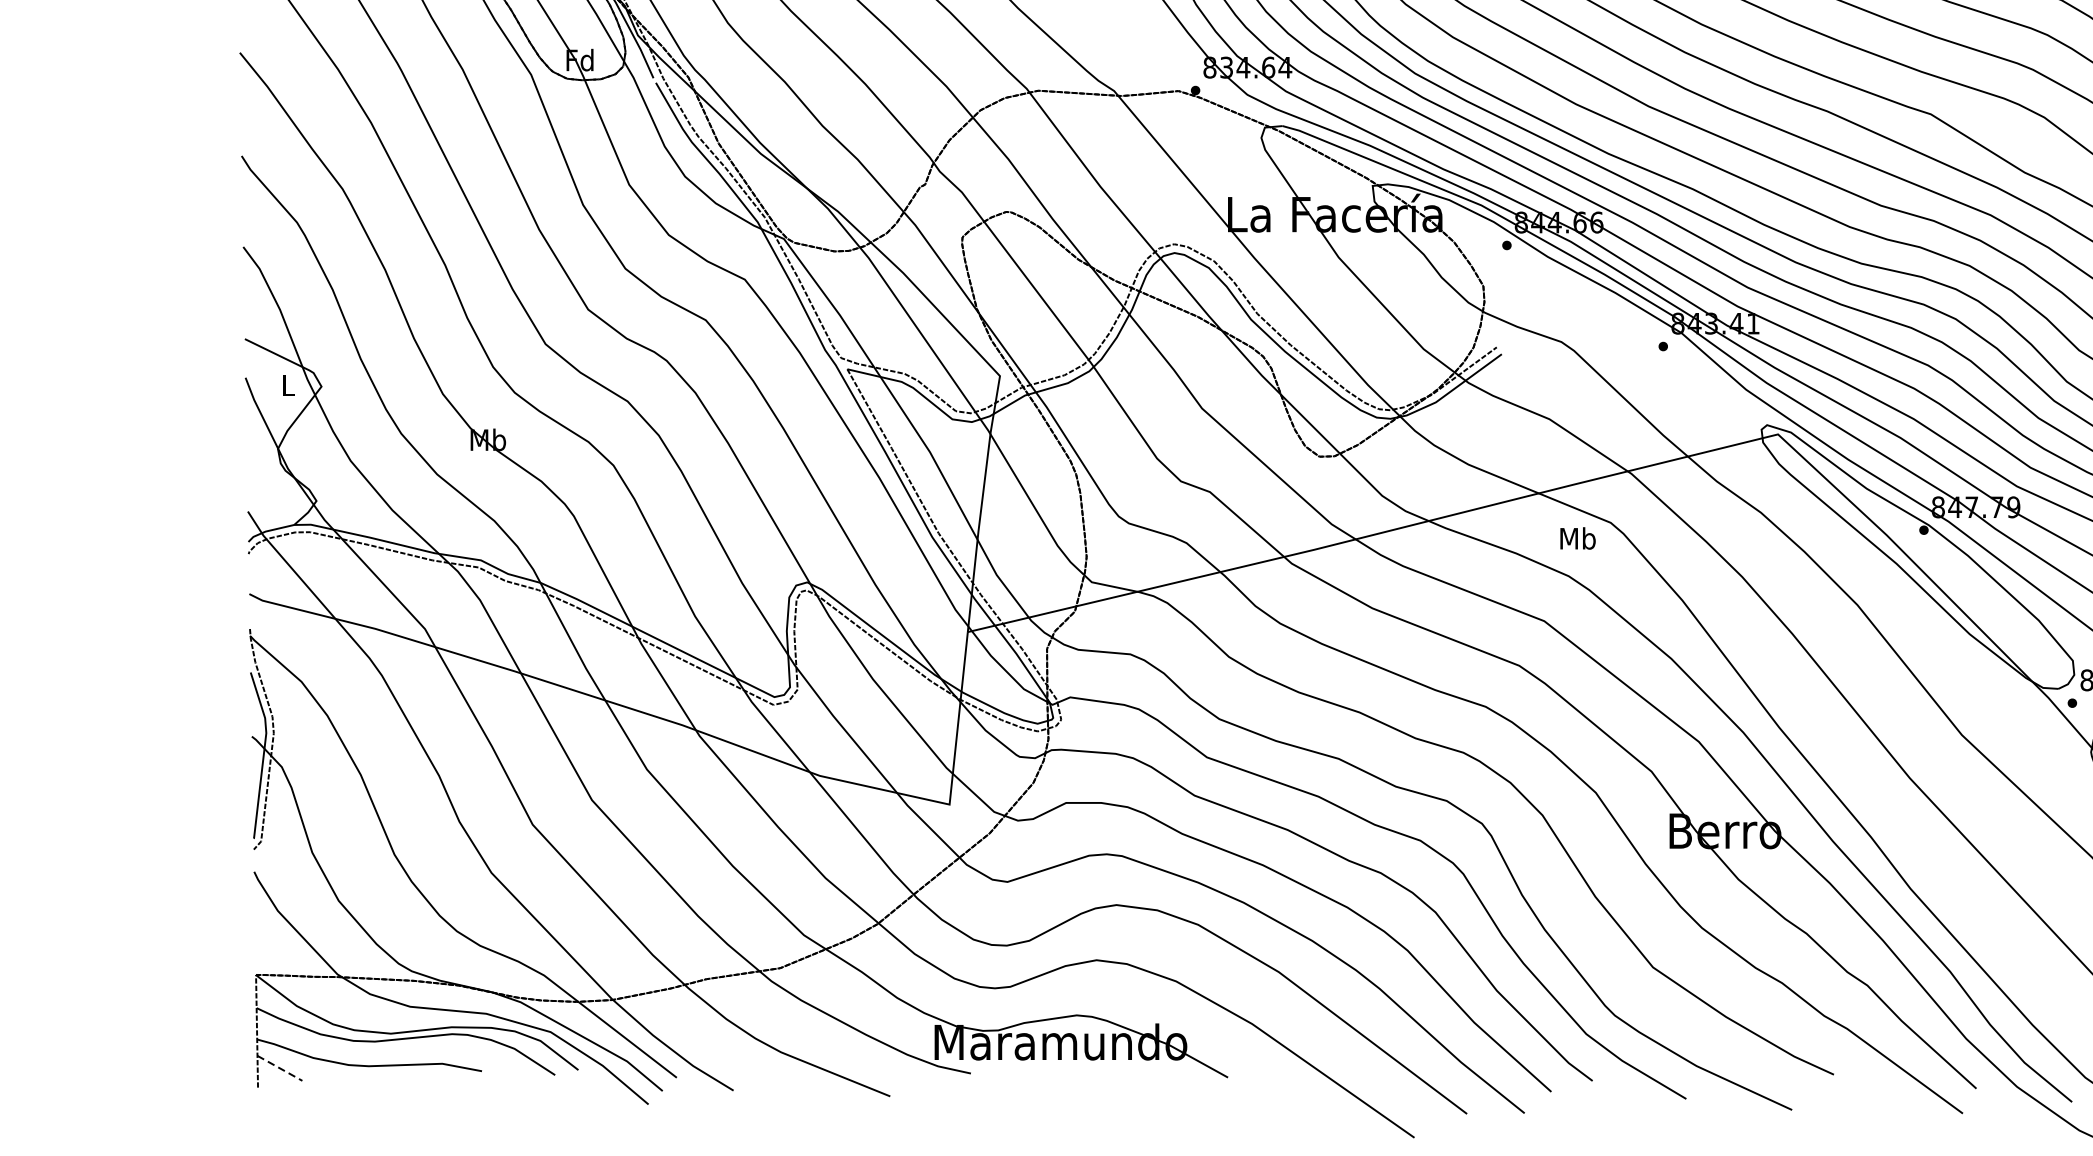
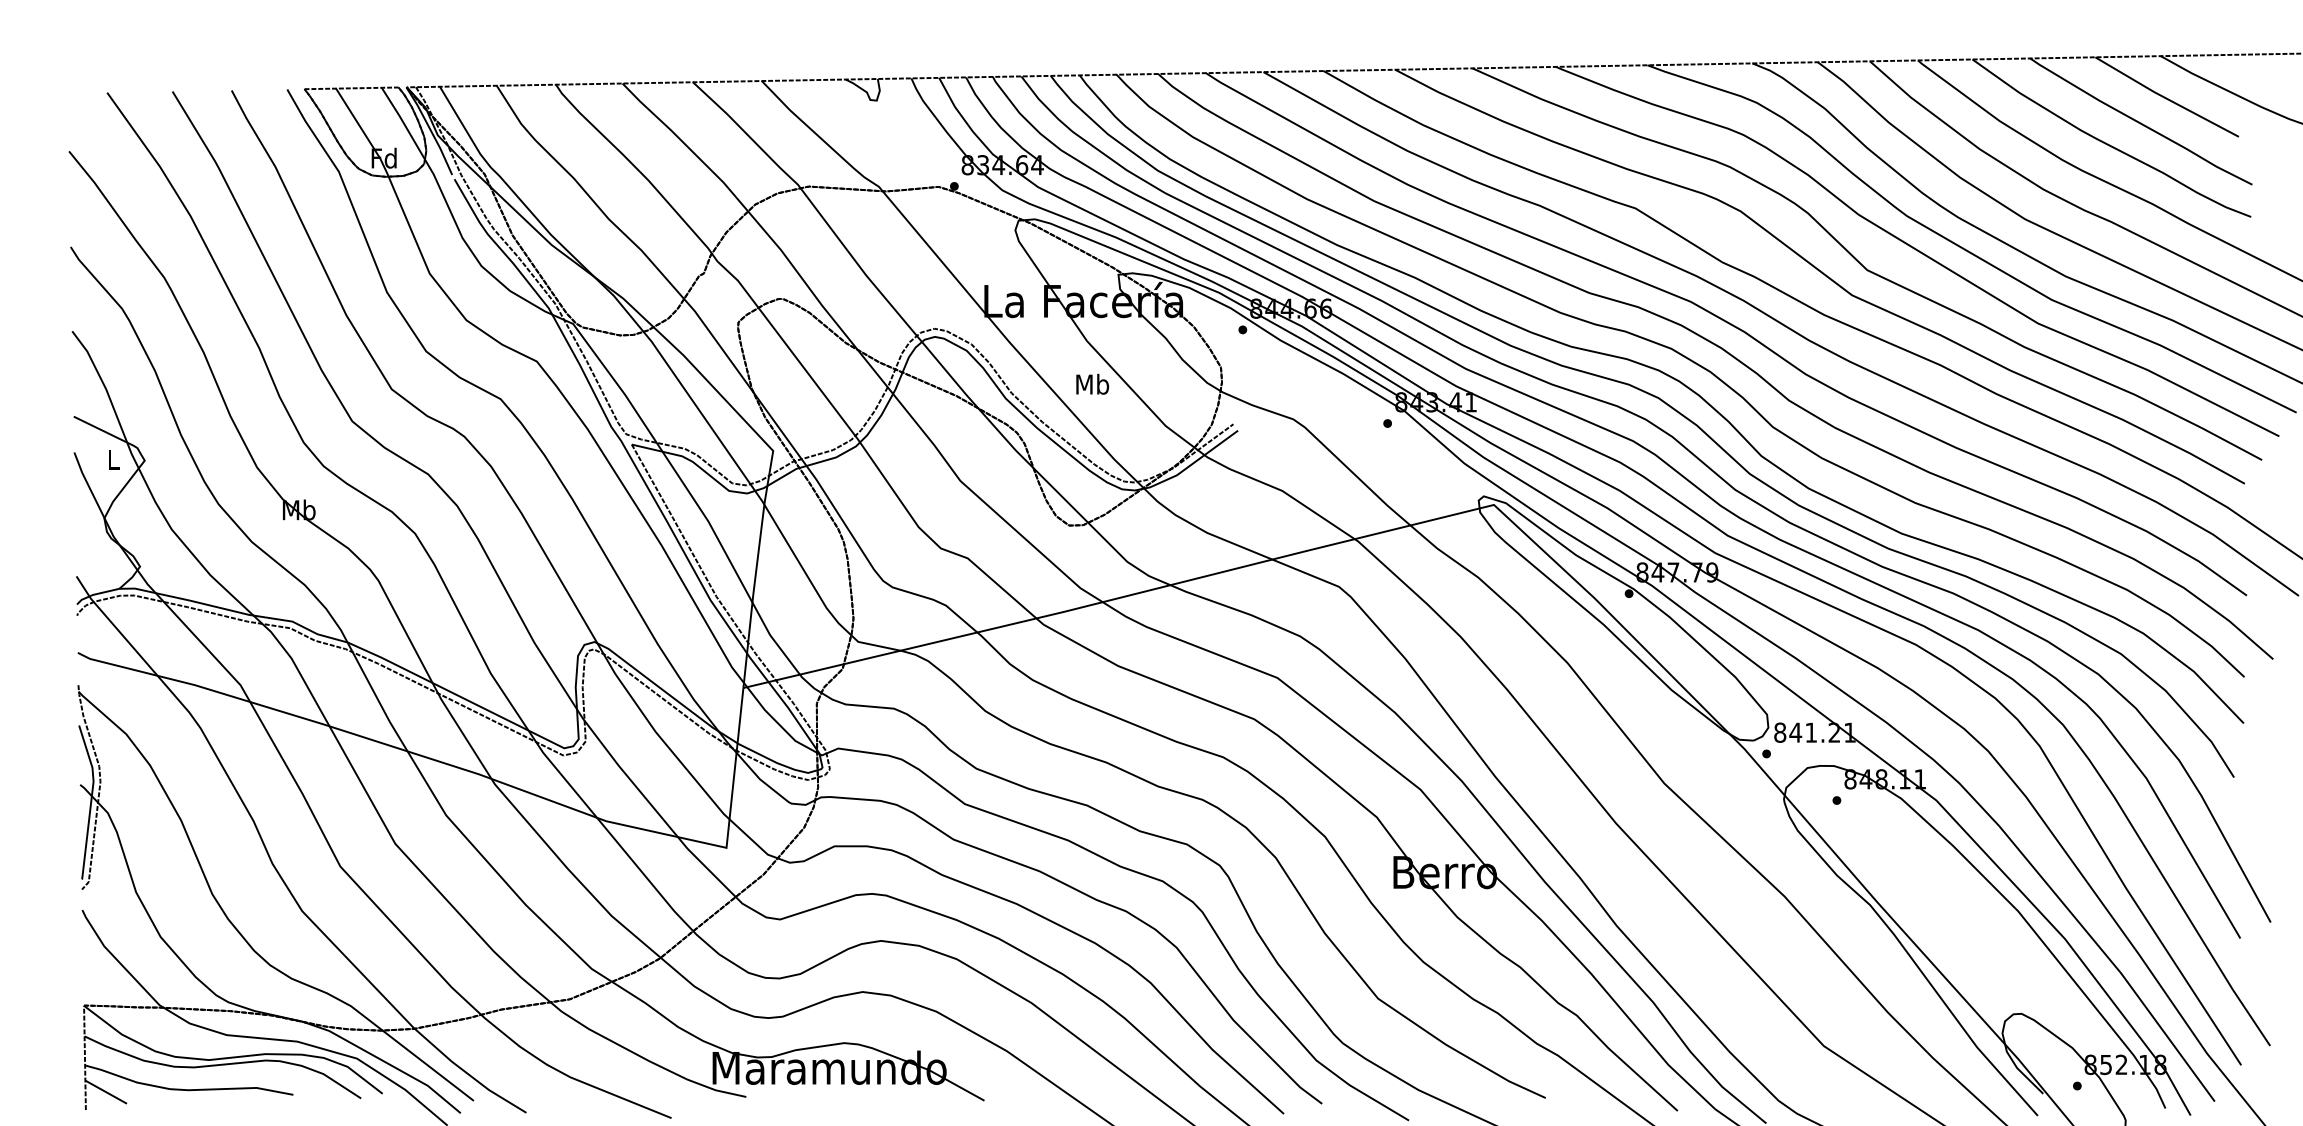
text: (1577, 537) -> (1092, 383), moved
line: (280, 1068) -> (106, 1092), dashed -> solid

